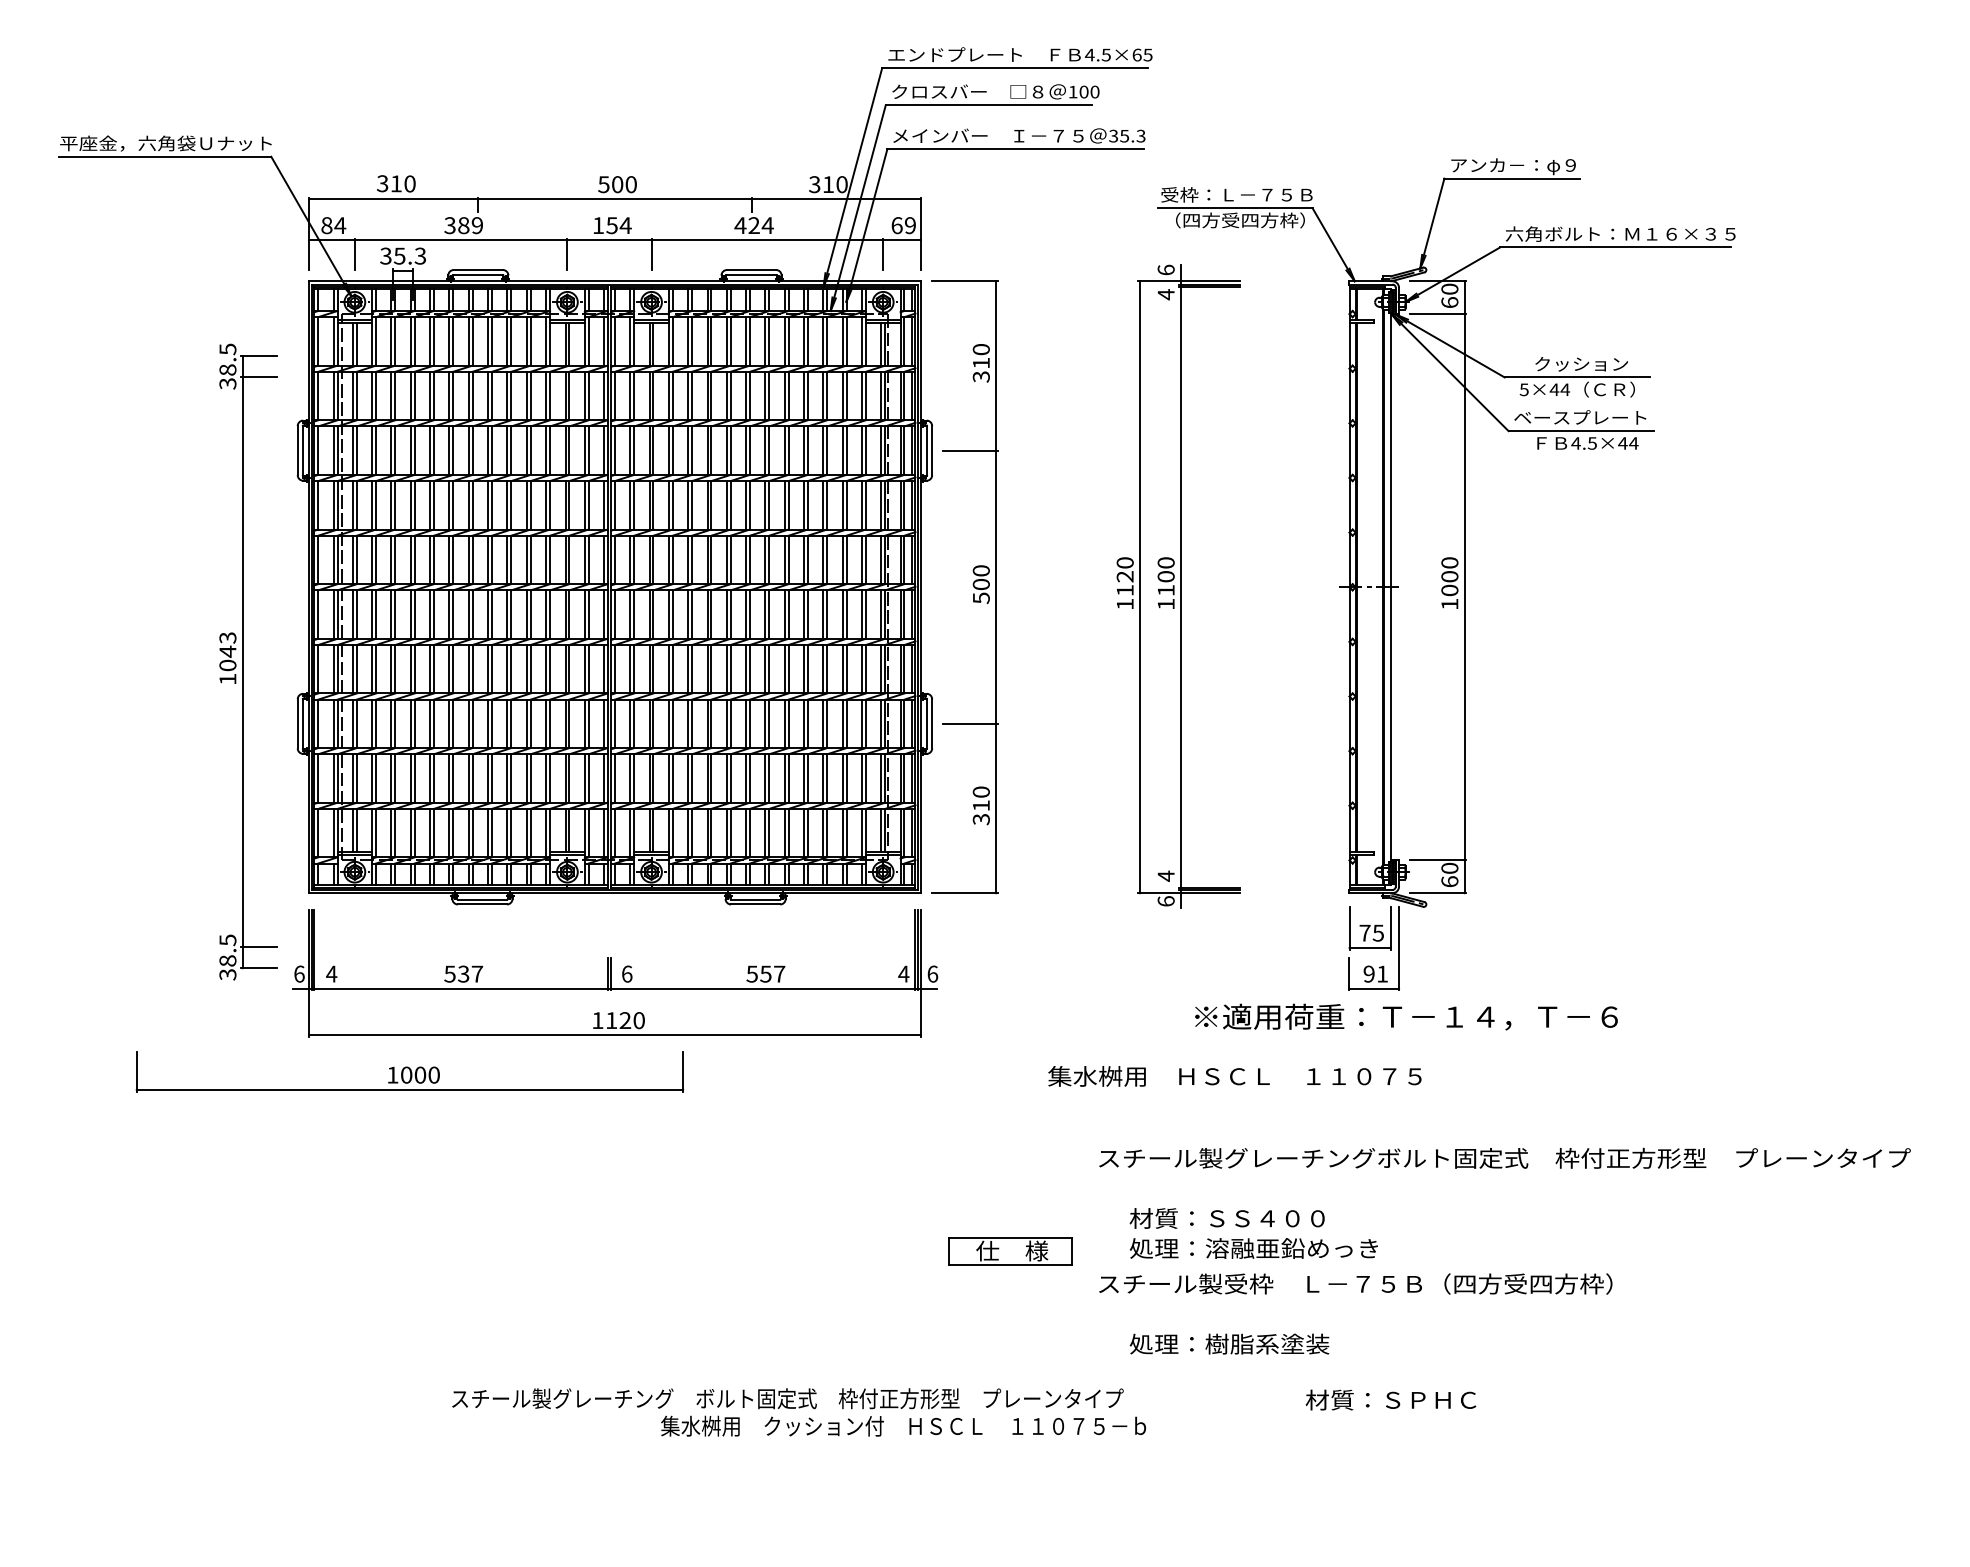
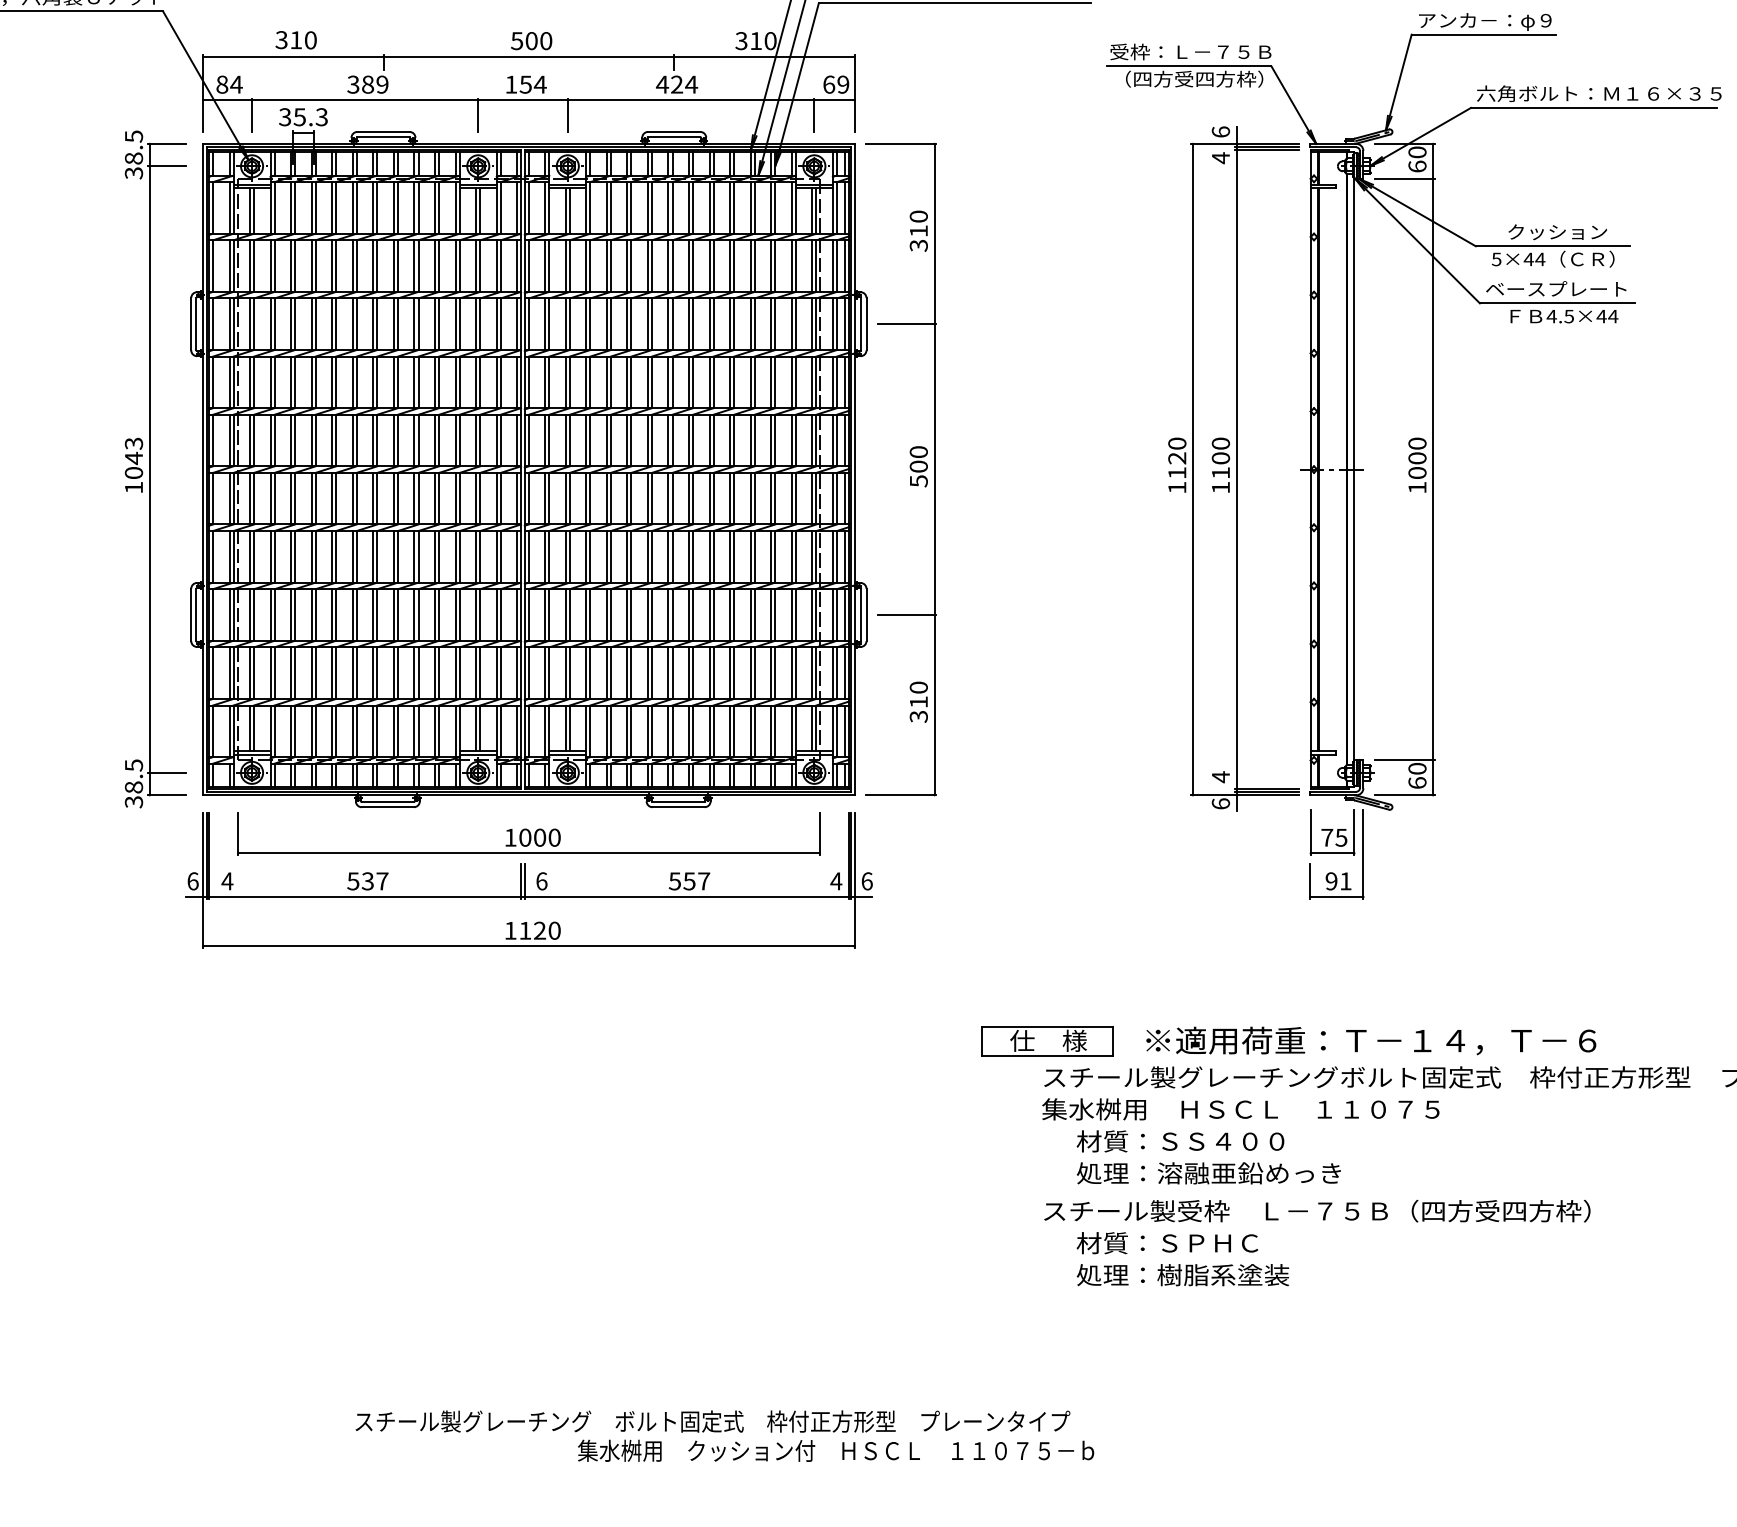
part: (1178, 586) -> (1234, 468), moved
part: (248, 661) -> (155, 468), moved
text: (1406, 1016) -> (1371, 1040), moved
part: (409, 1071) -> (528, 833), moved
text: (1234, 1076) -> (1240, 1109), moved
part: (1010, 1251) -> (1046, 1041), moved
text: (1390, 1399) -> (1166, 1242), moved
text: (799, 1412) -> (725, 1436), moved

